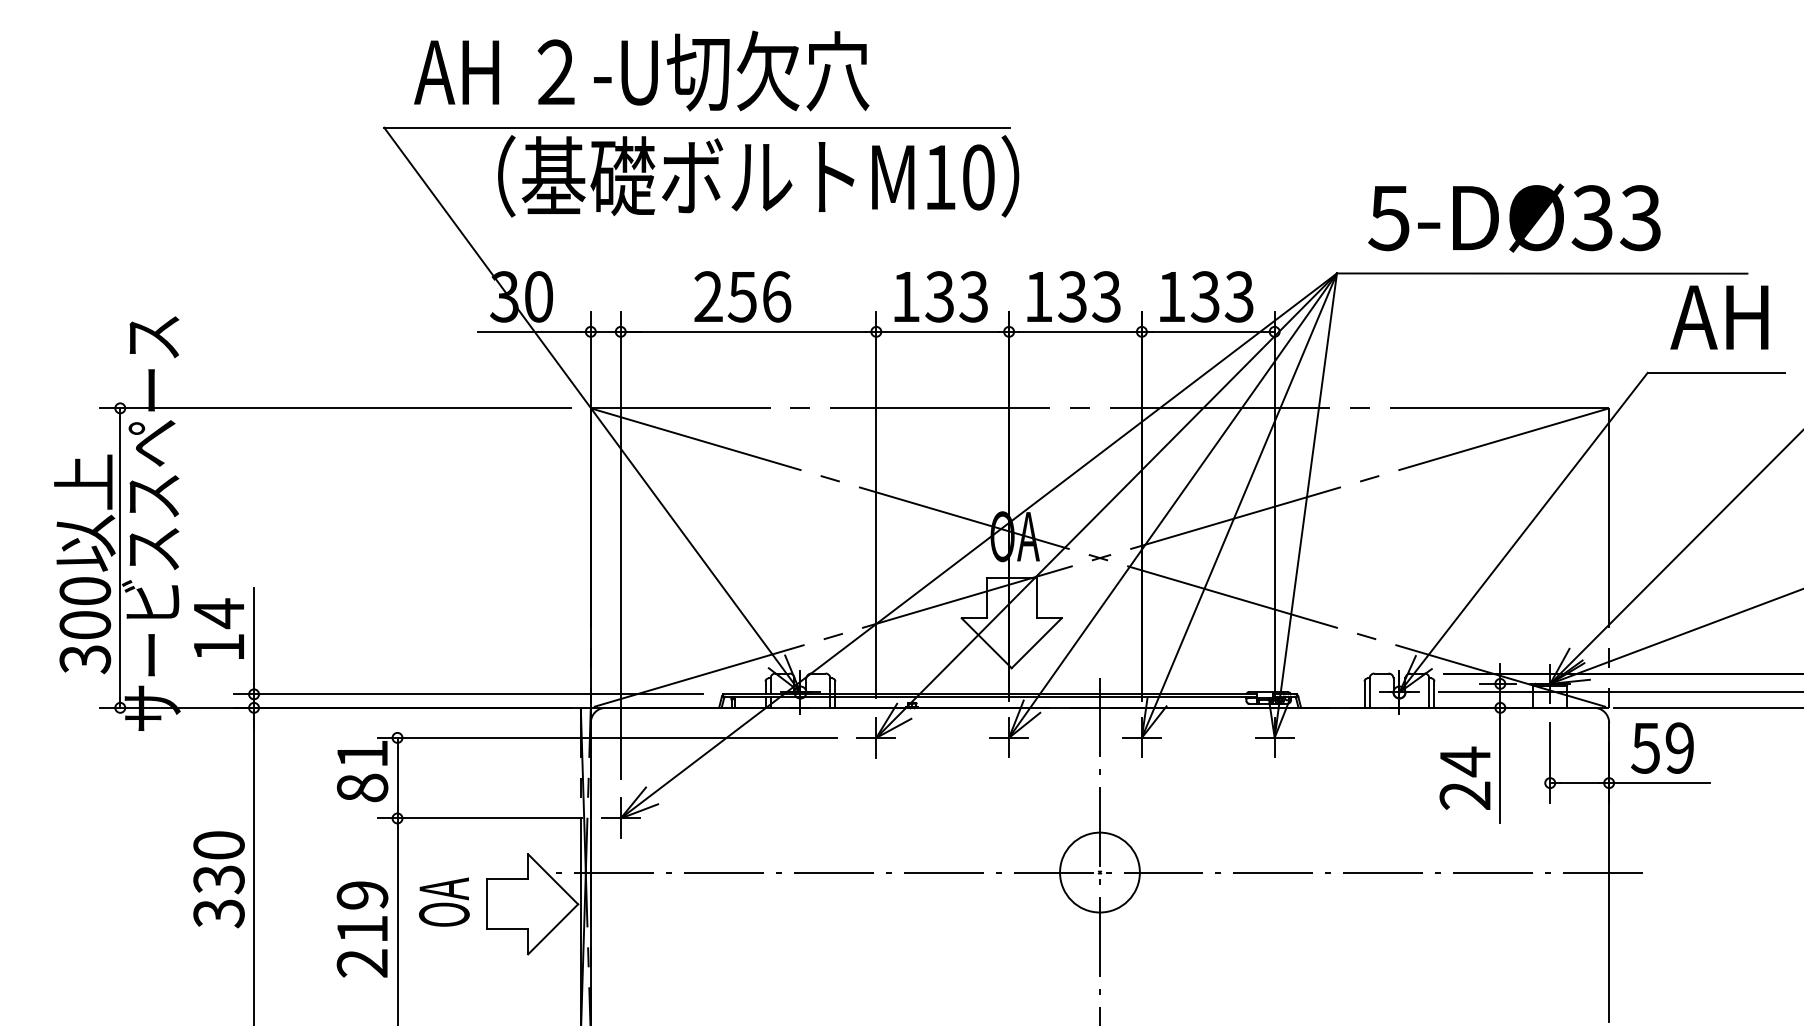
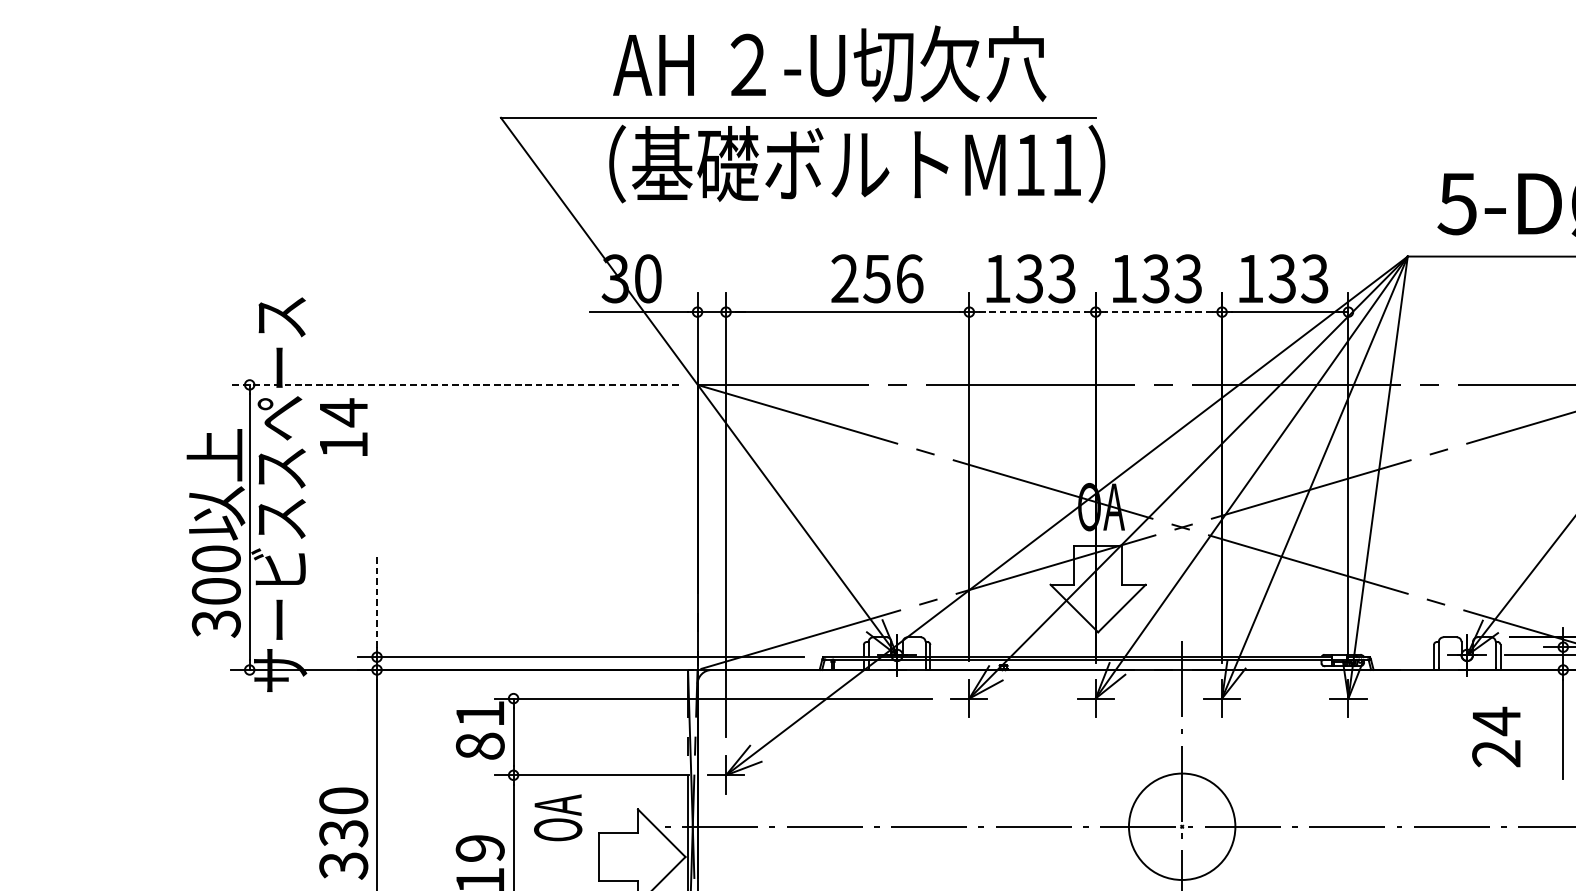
text: (641, 70) -> (829, 63), moved
text: (978, 177) -> (1066, 165), M10 -> M11
text: (742, 296) -> (877, 278), moved
line: (943, 331) -> (1033, 311), solid -> dashed
line: (1075, 331) -> (1158, 311), solid -> dashed
line: (335, 408) -> (454, 385), solid -> dashed
text: (218, 628) -> (343, 426), moved
line: (254, 635) -> (377, 601), solid -> dashed
text: (1464, 777) -> (1495, 736), moved
circle: (1099, 872) -> (1181, 826), size x1.4
text: (444, 901) -> (558, 817), moved

